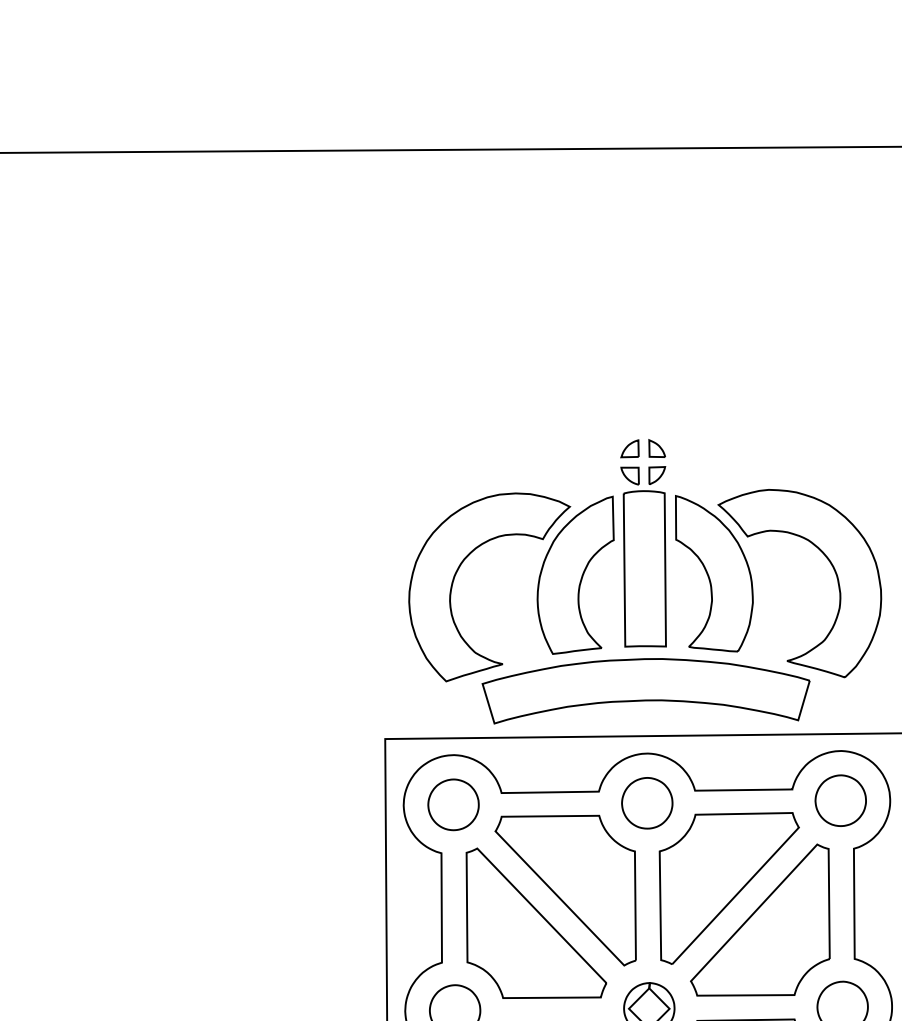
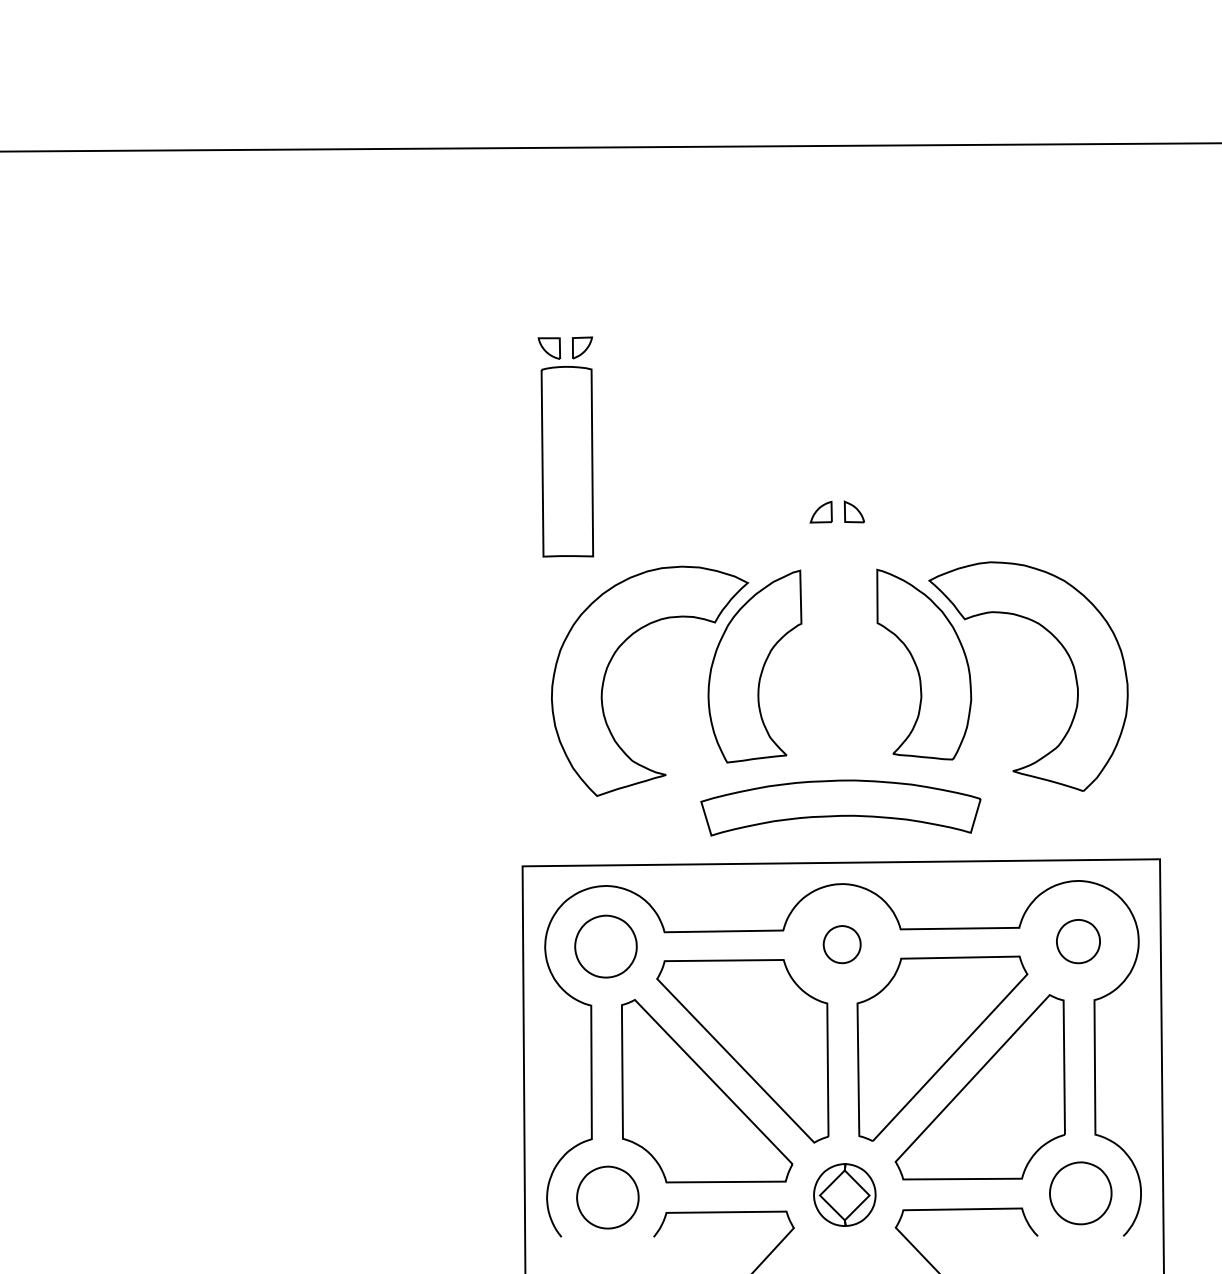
part: (643, 556) -> (565, 446), moved
part: (645, 690) -> (840, 807), size x0.7
part: (840, 800) -> (1078, 941), size x0.7
part: (646, 803) -> (841, 944), size x0.6

